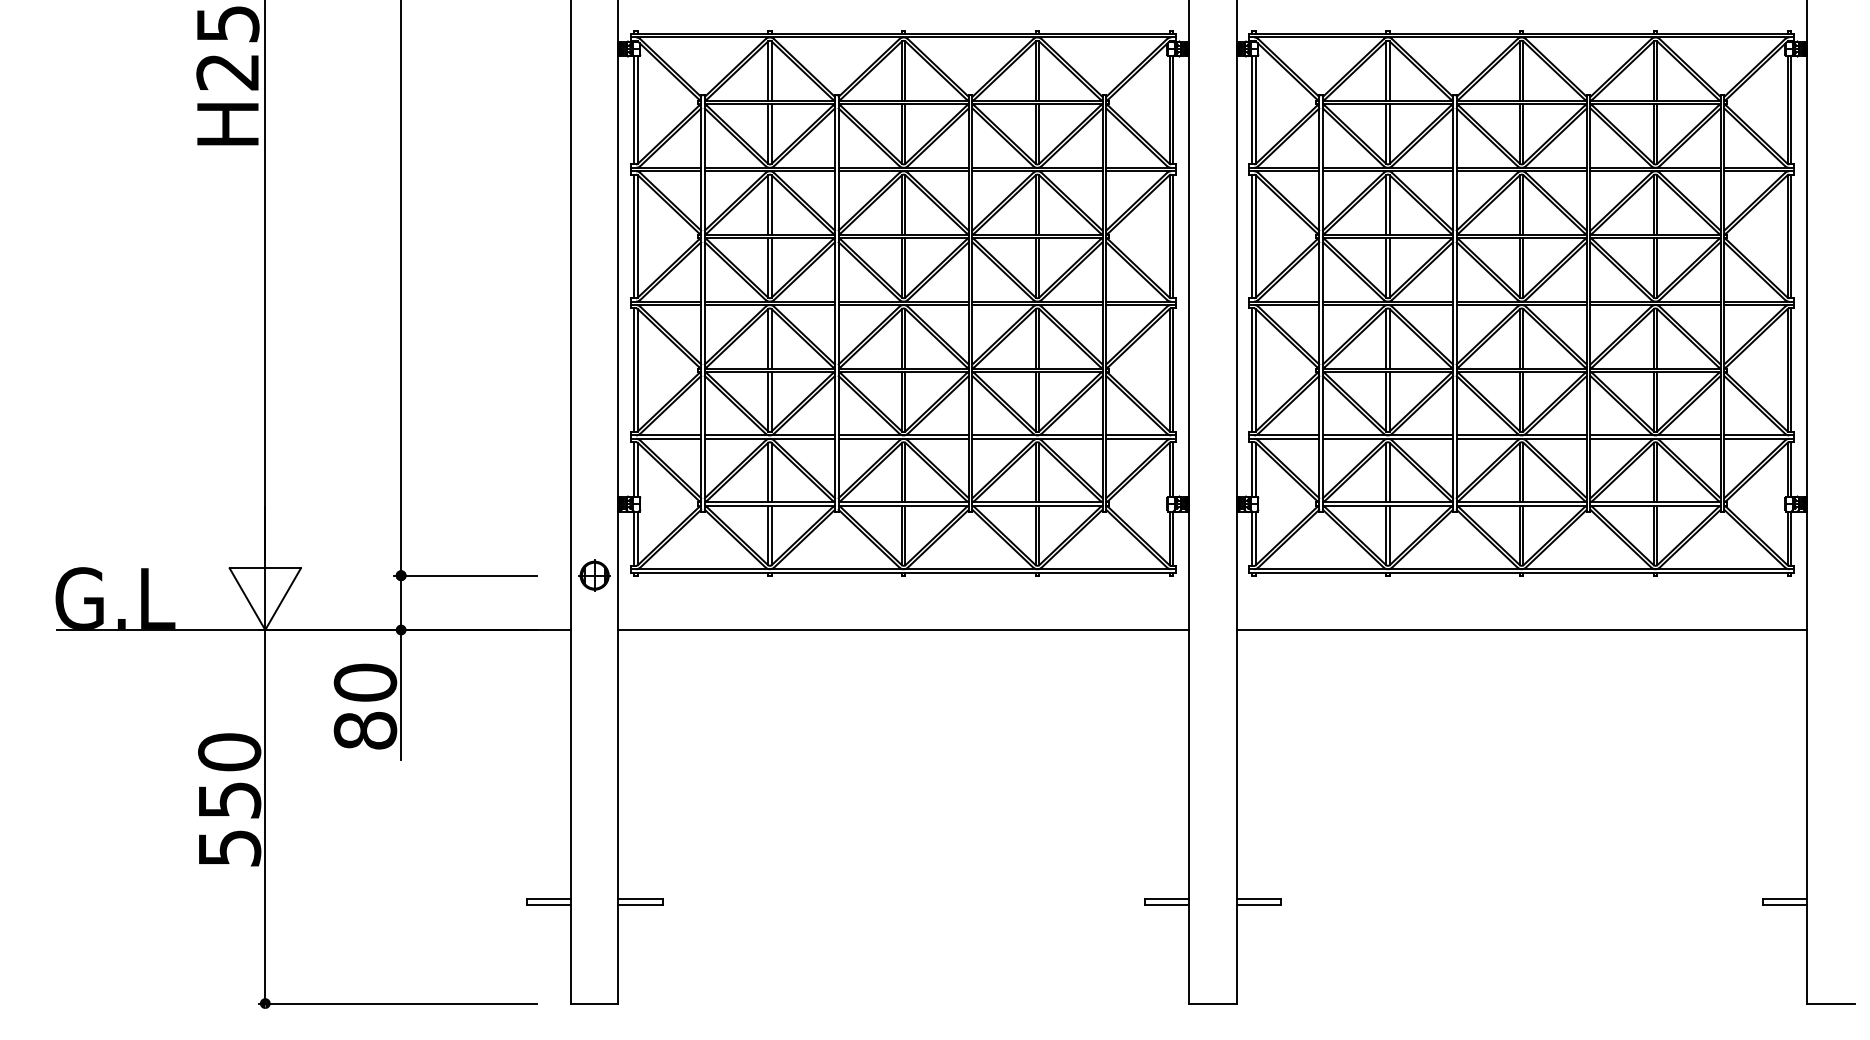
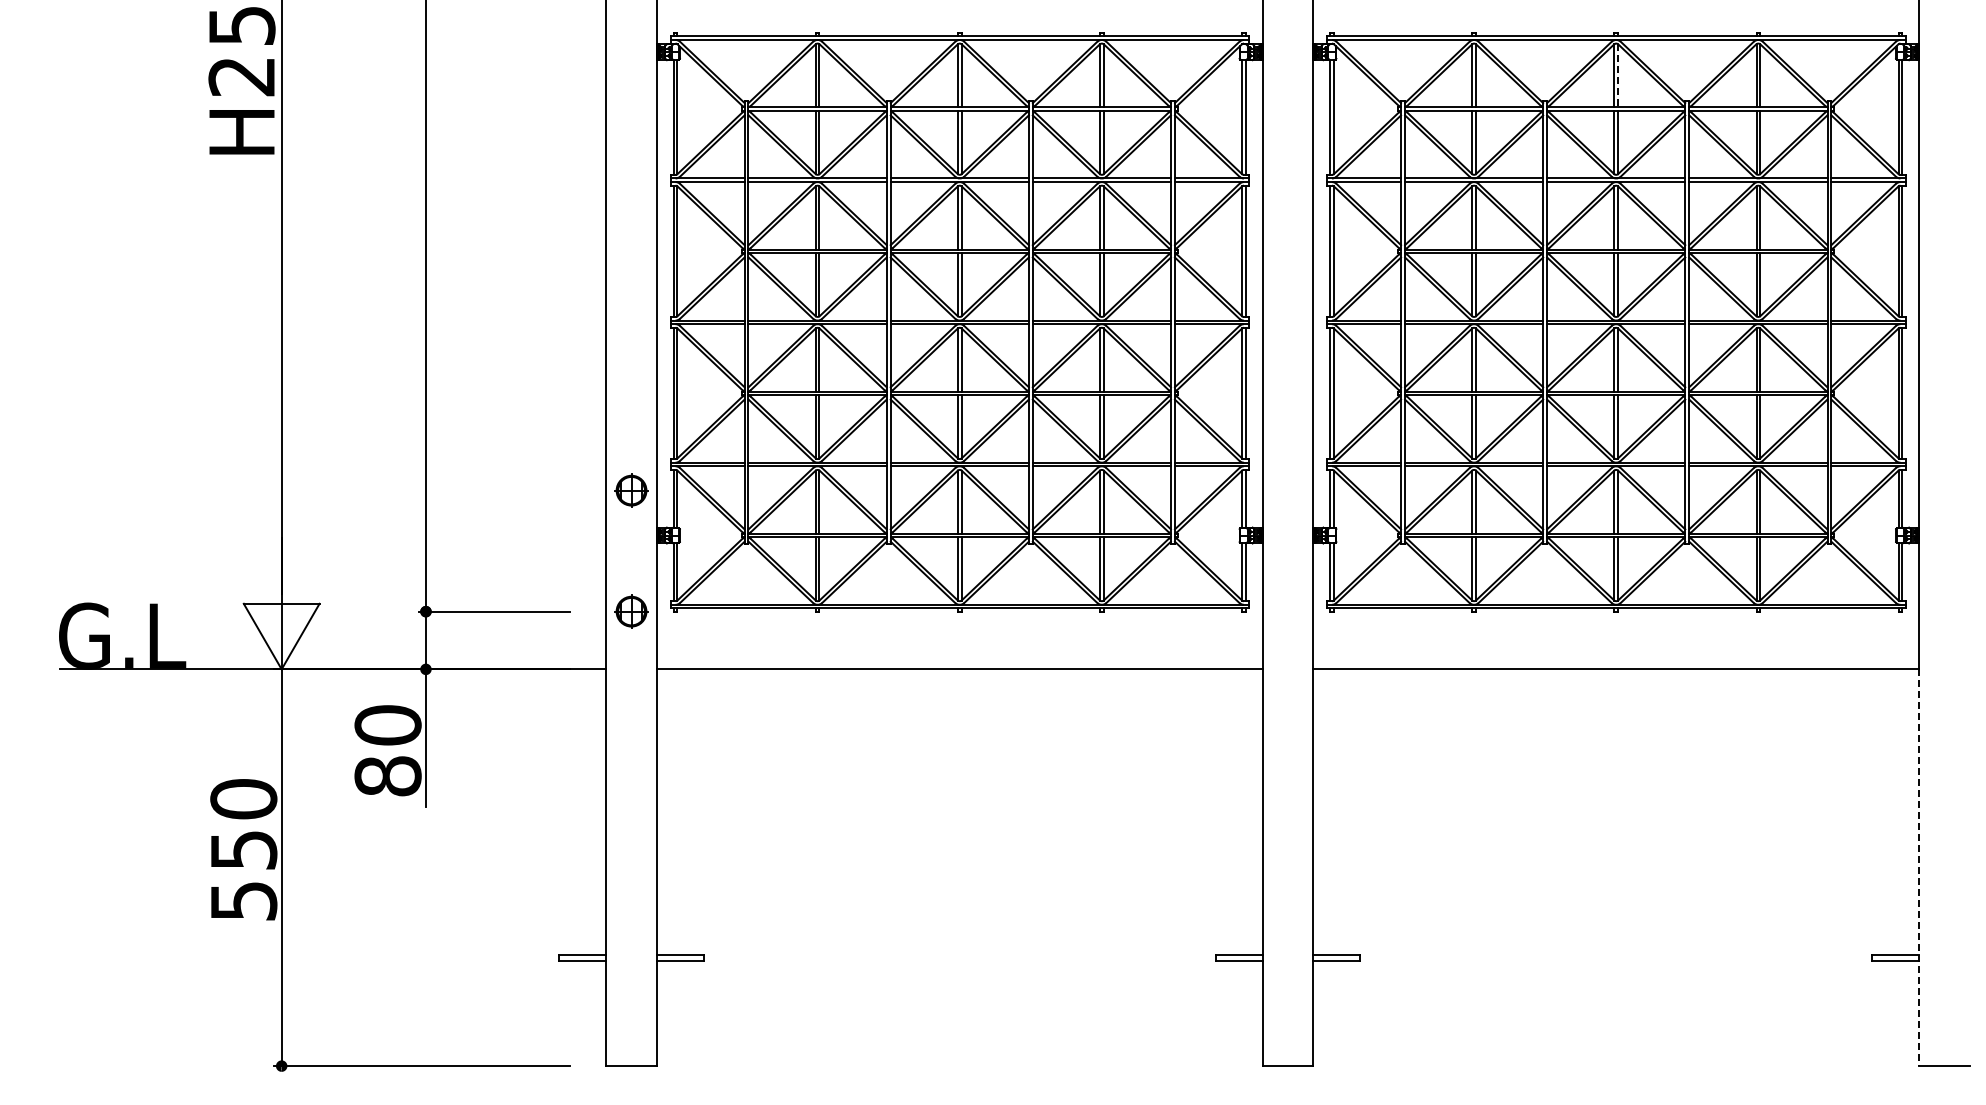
line: (1523, 70) -> (1618, 75), solid -> dashed
part: (594, 461) -> (631, 490), added
line: (1807, 817) -> (1919, 868), solid -> dashed

